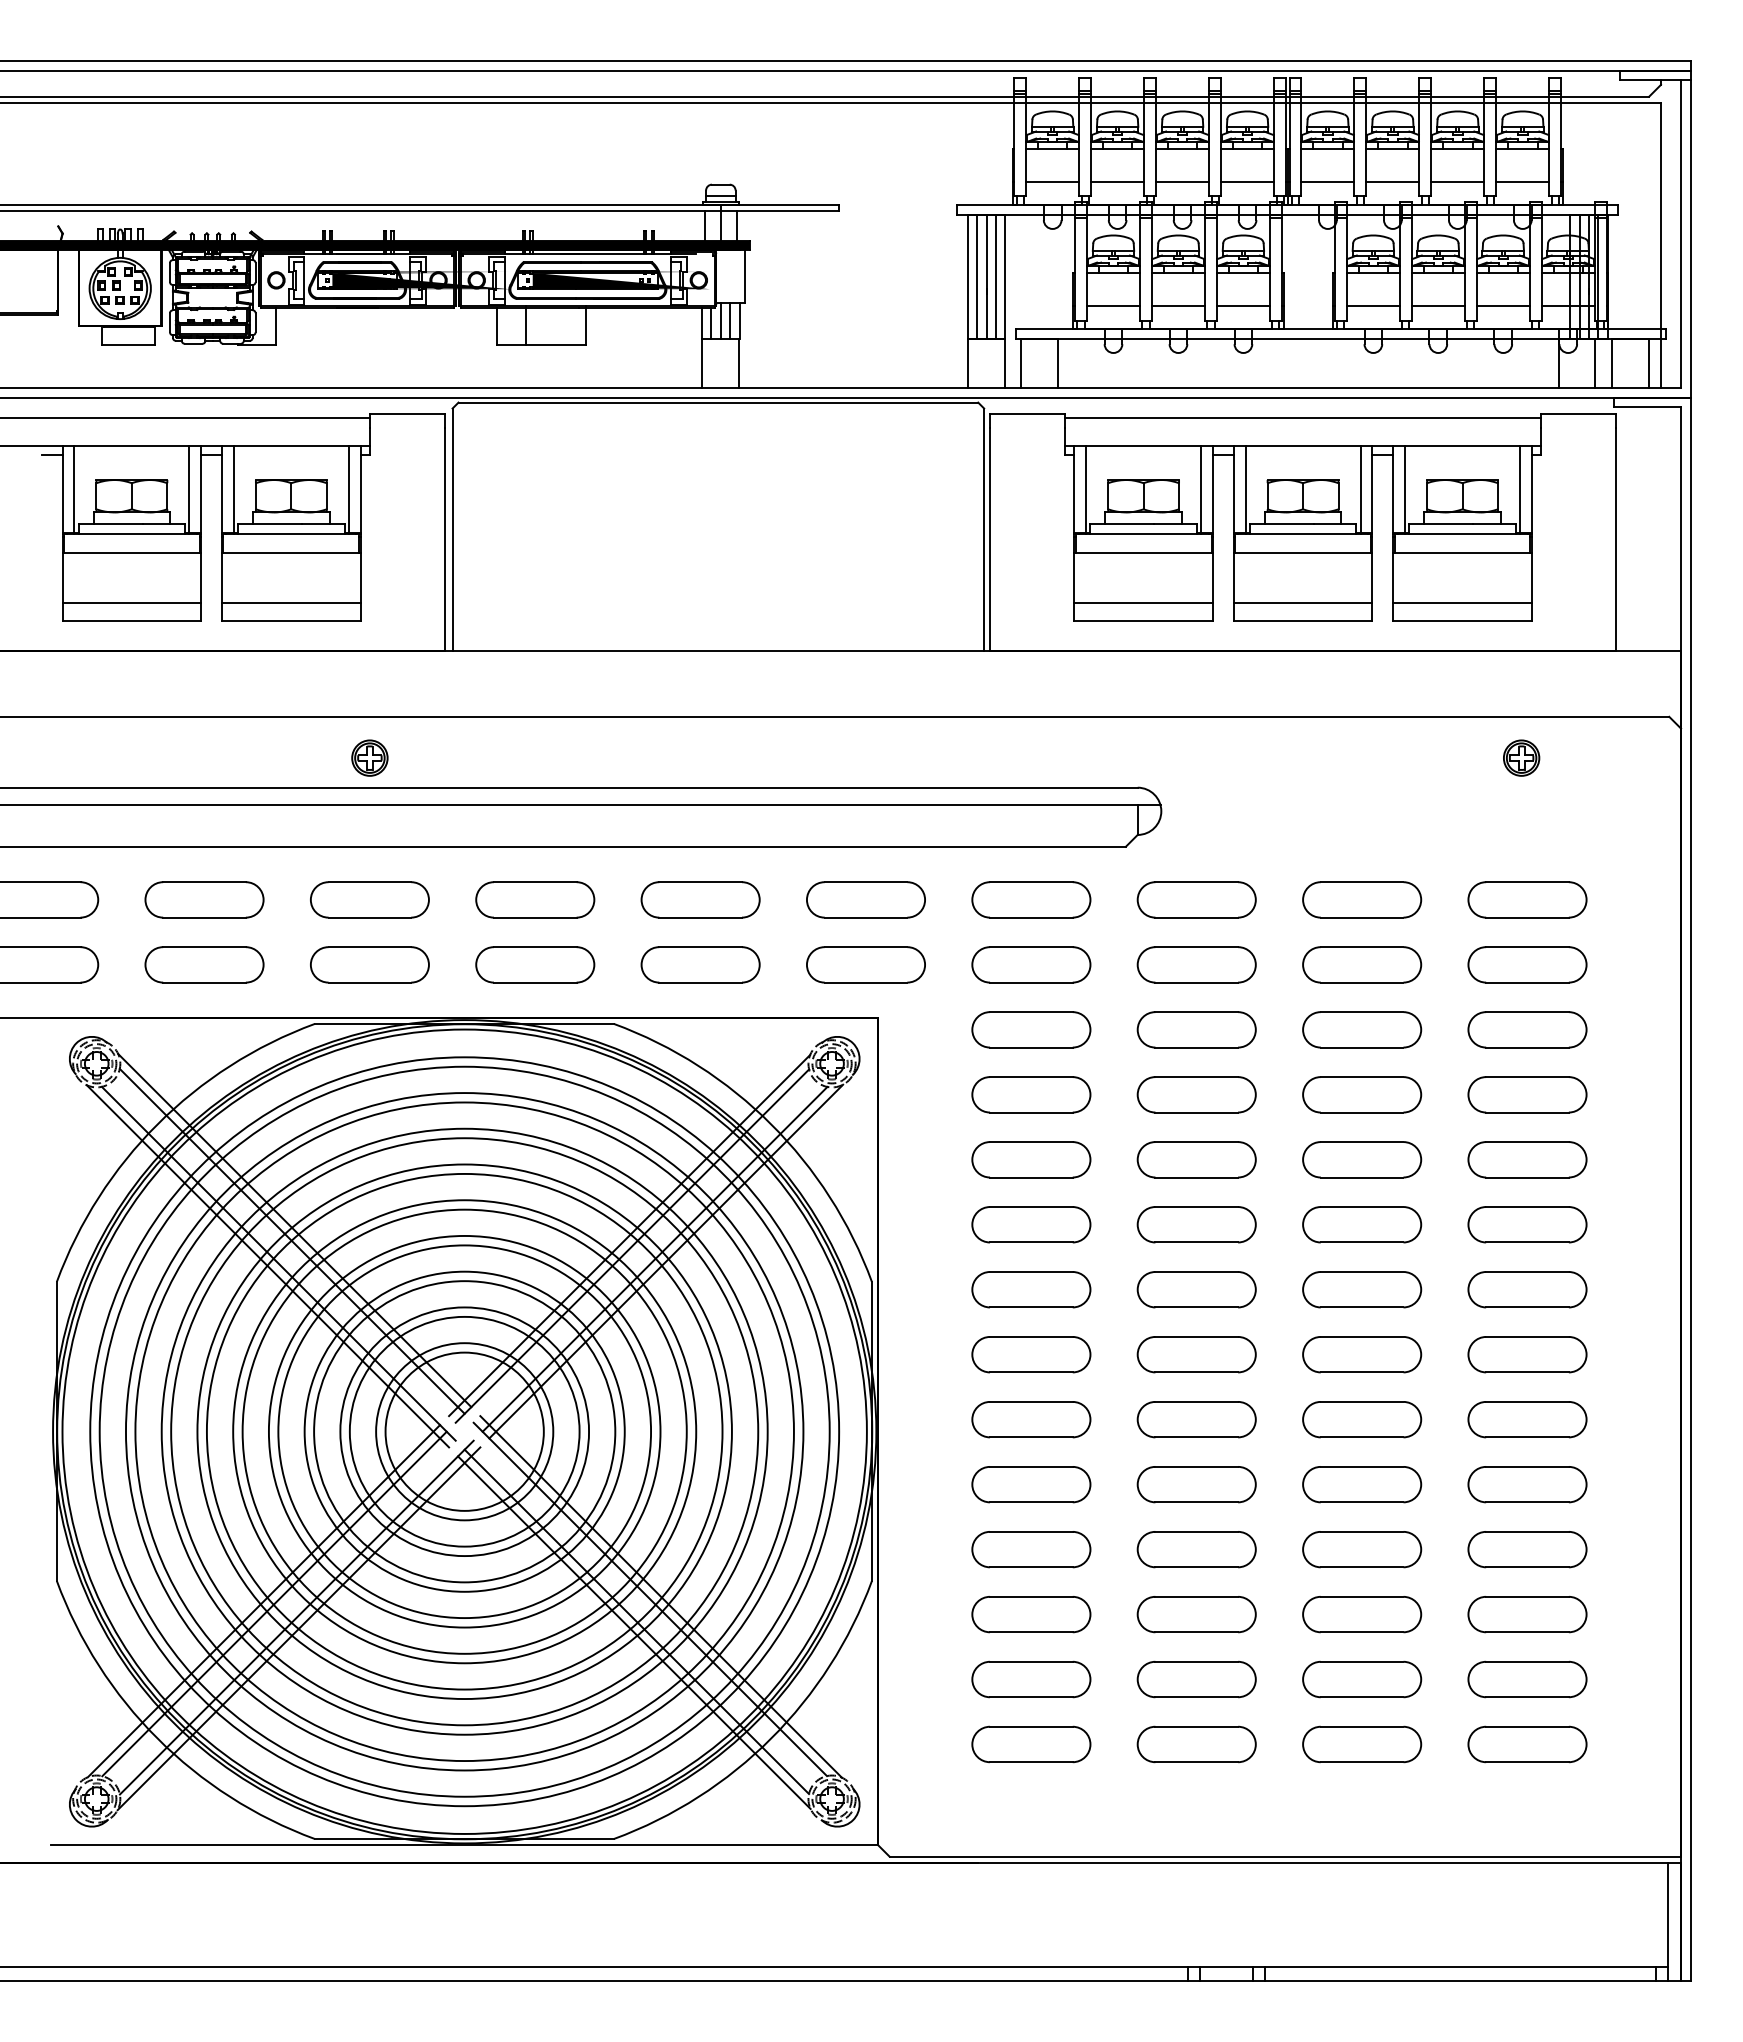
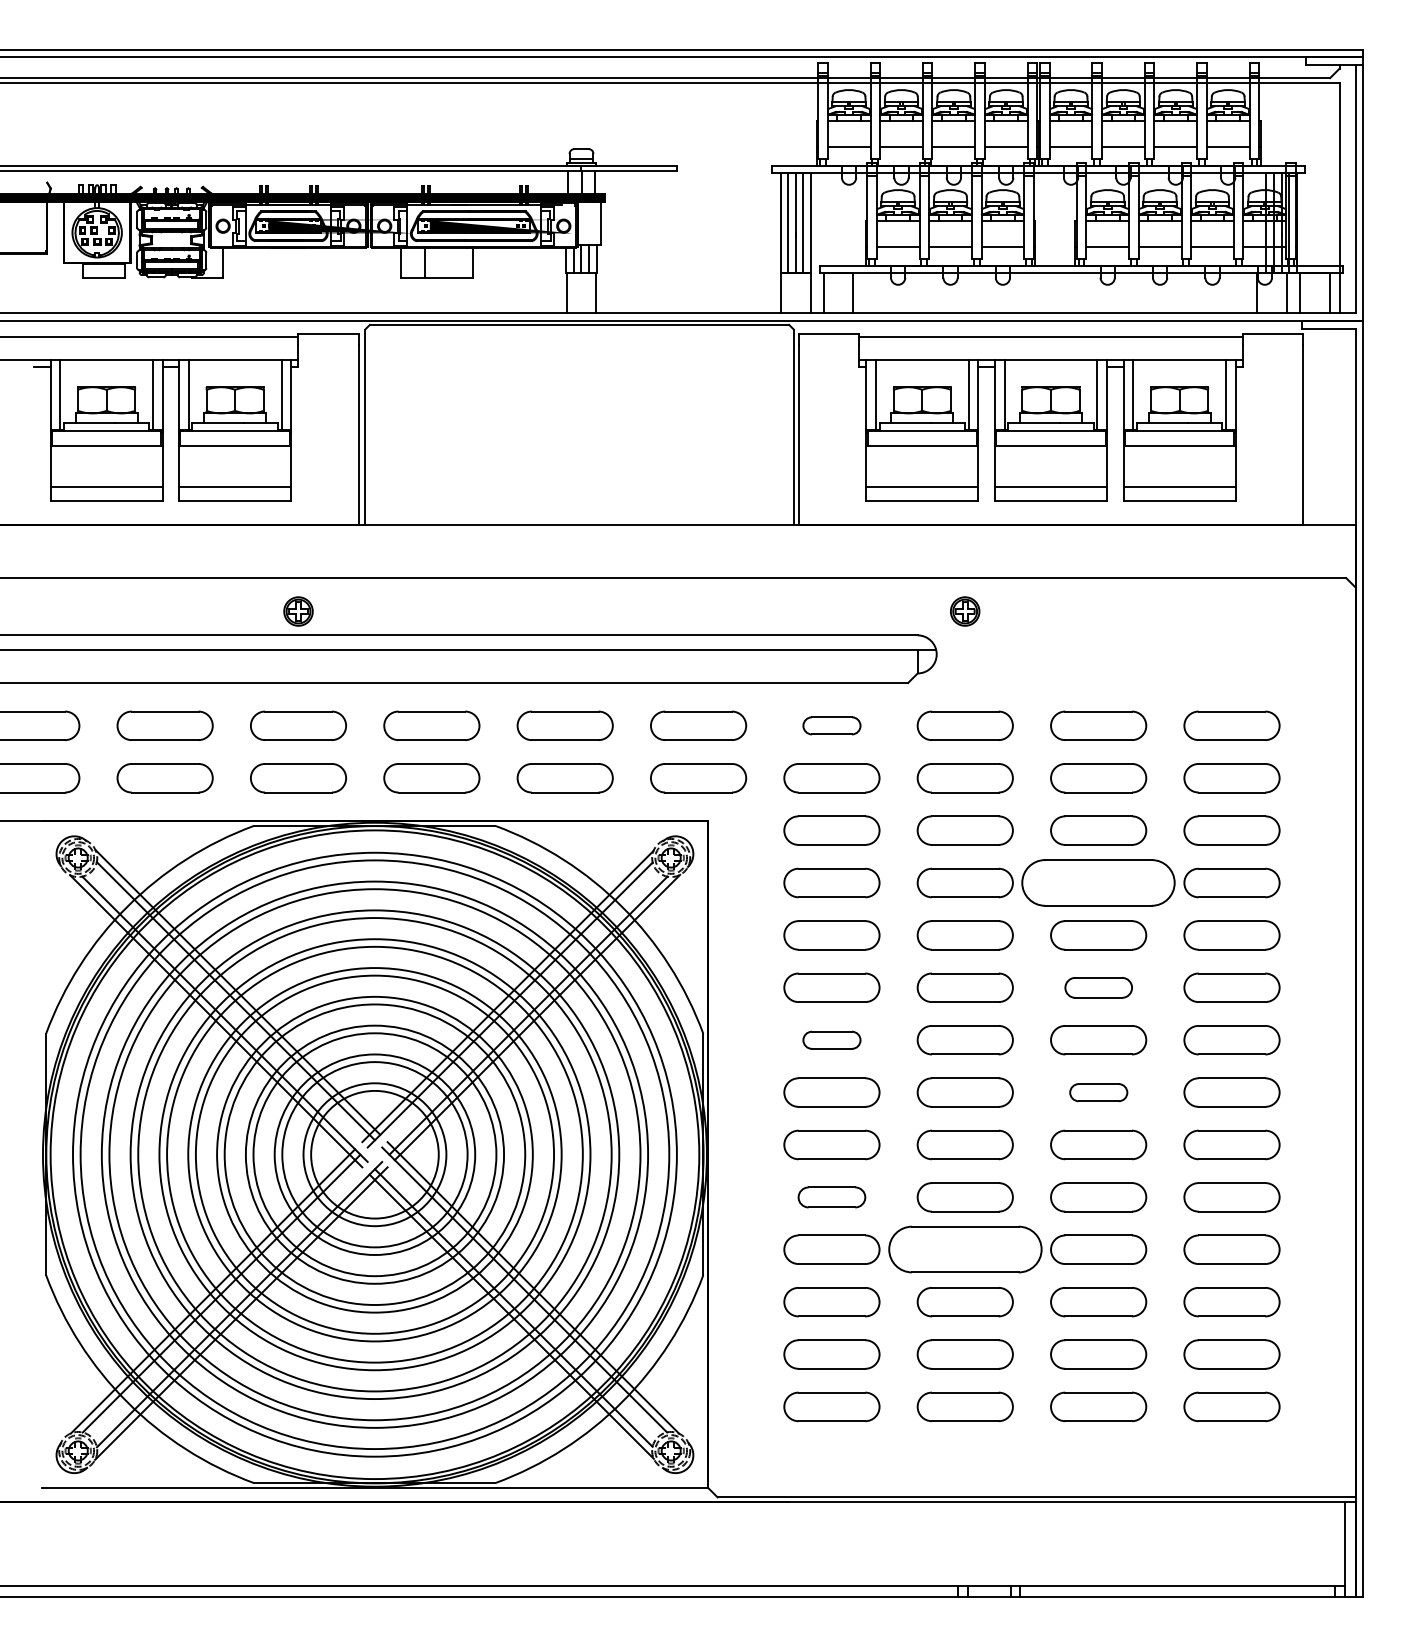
part: (1521, 757) -> (965, 611), moved
part: (1031, 899) -> (832, 725), size x0.6
part: (1362, 1094) -> (1098, 882), size x1.6
part: (1362, 1224) -> (1098, 987), size x0.7
part: (1031, 1289) -> (832, 1040), size x0.6
part: (1362, 1354) -> (1098, 1092), size x0.6
part: (1031, 1484) -> (832, 1197), size x0.7
part: (1196, 1549) -> (965, 1249), size x1.6

